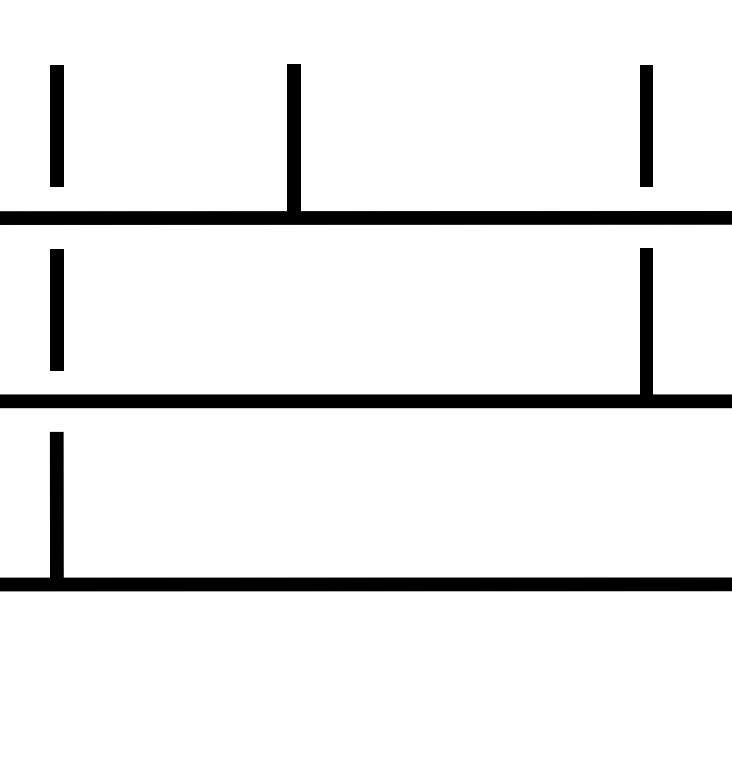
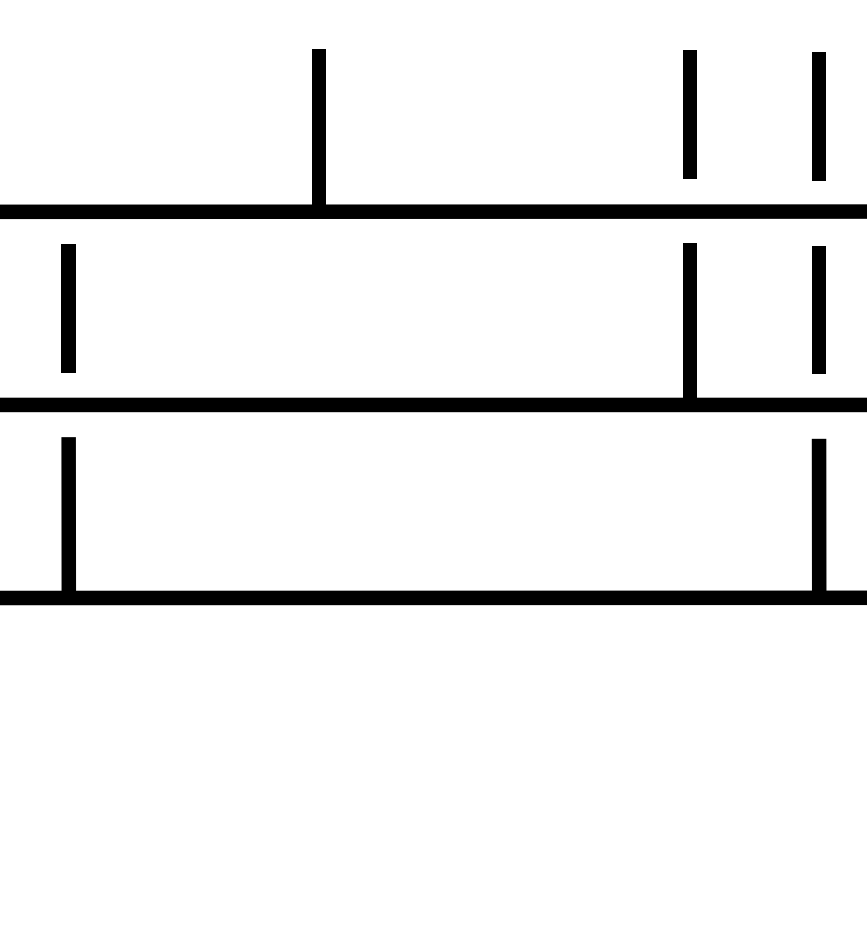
line: (56, 125) -> (68, 114), removed

